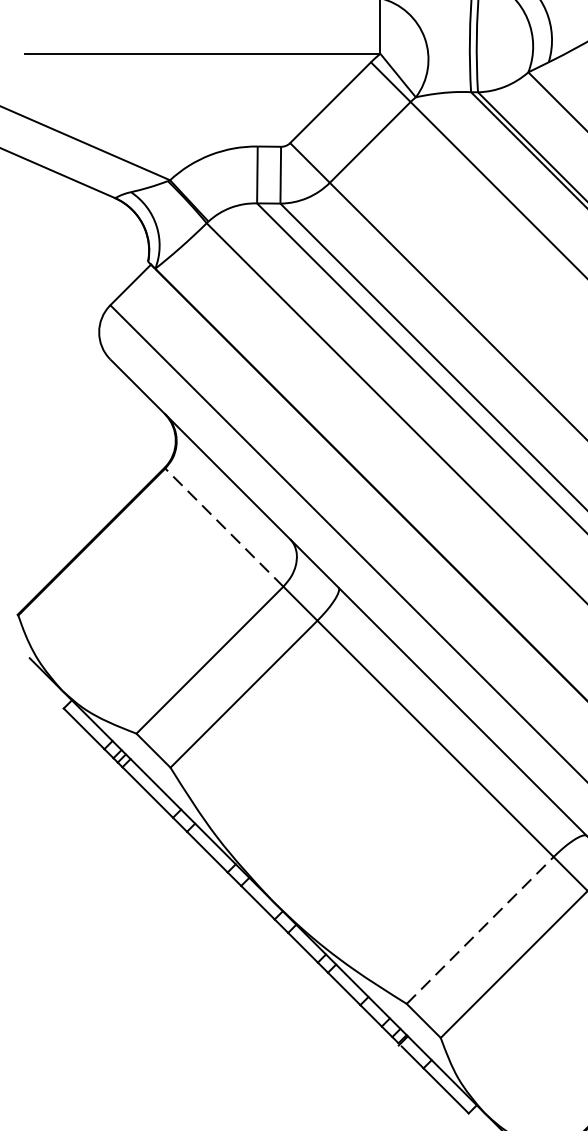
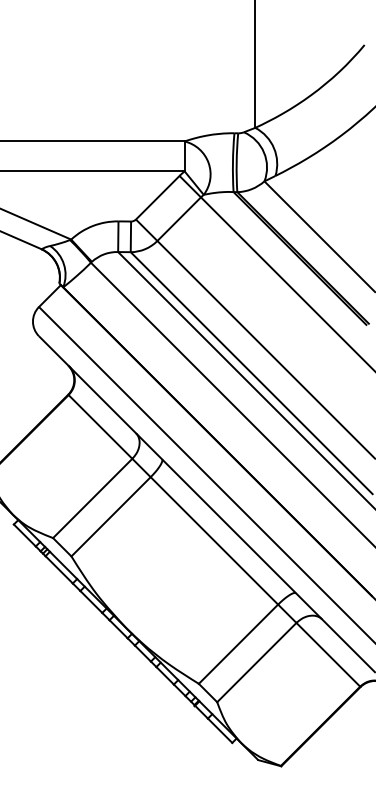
line: (224, 526) -> (100, 426), dashed -> solid
line: (480, 929) -> (238, 643), dashed -> solid

